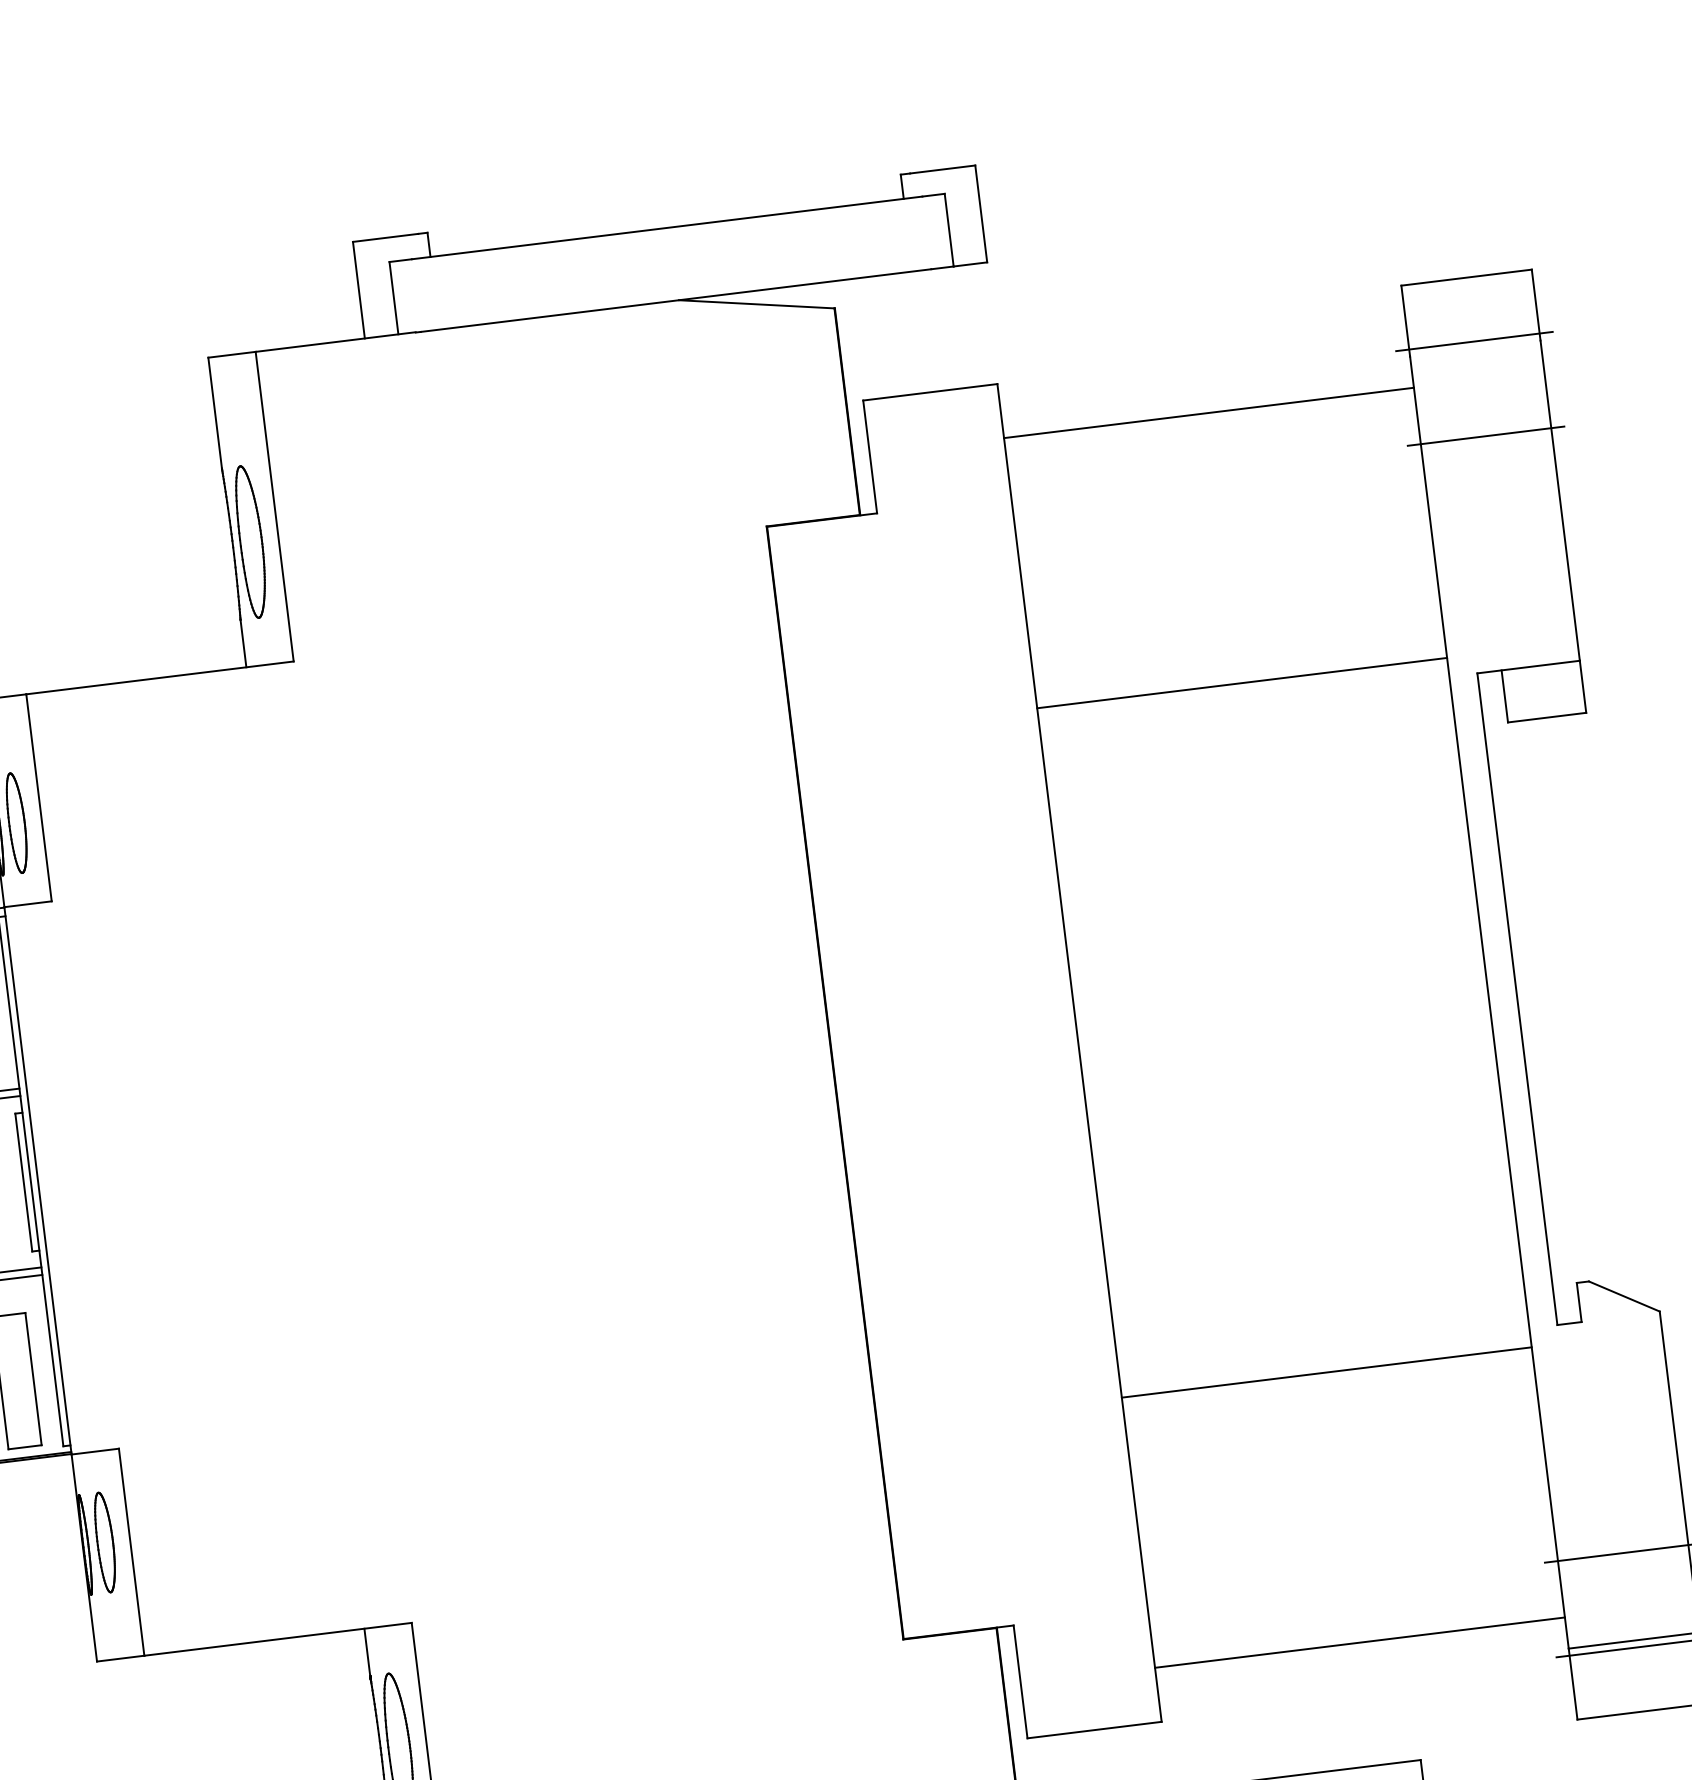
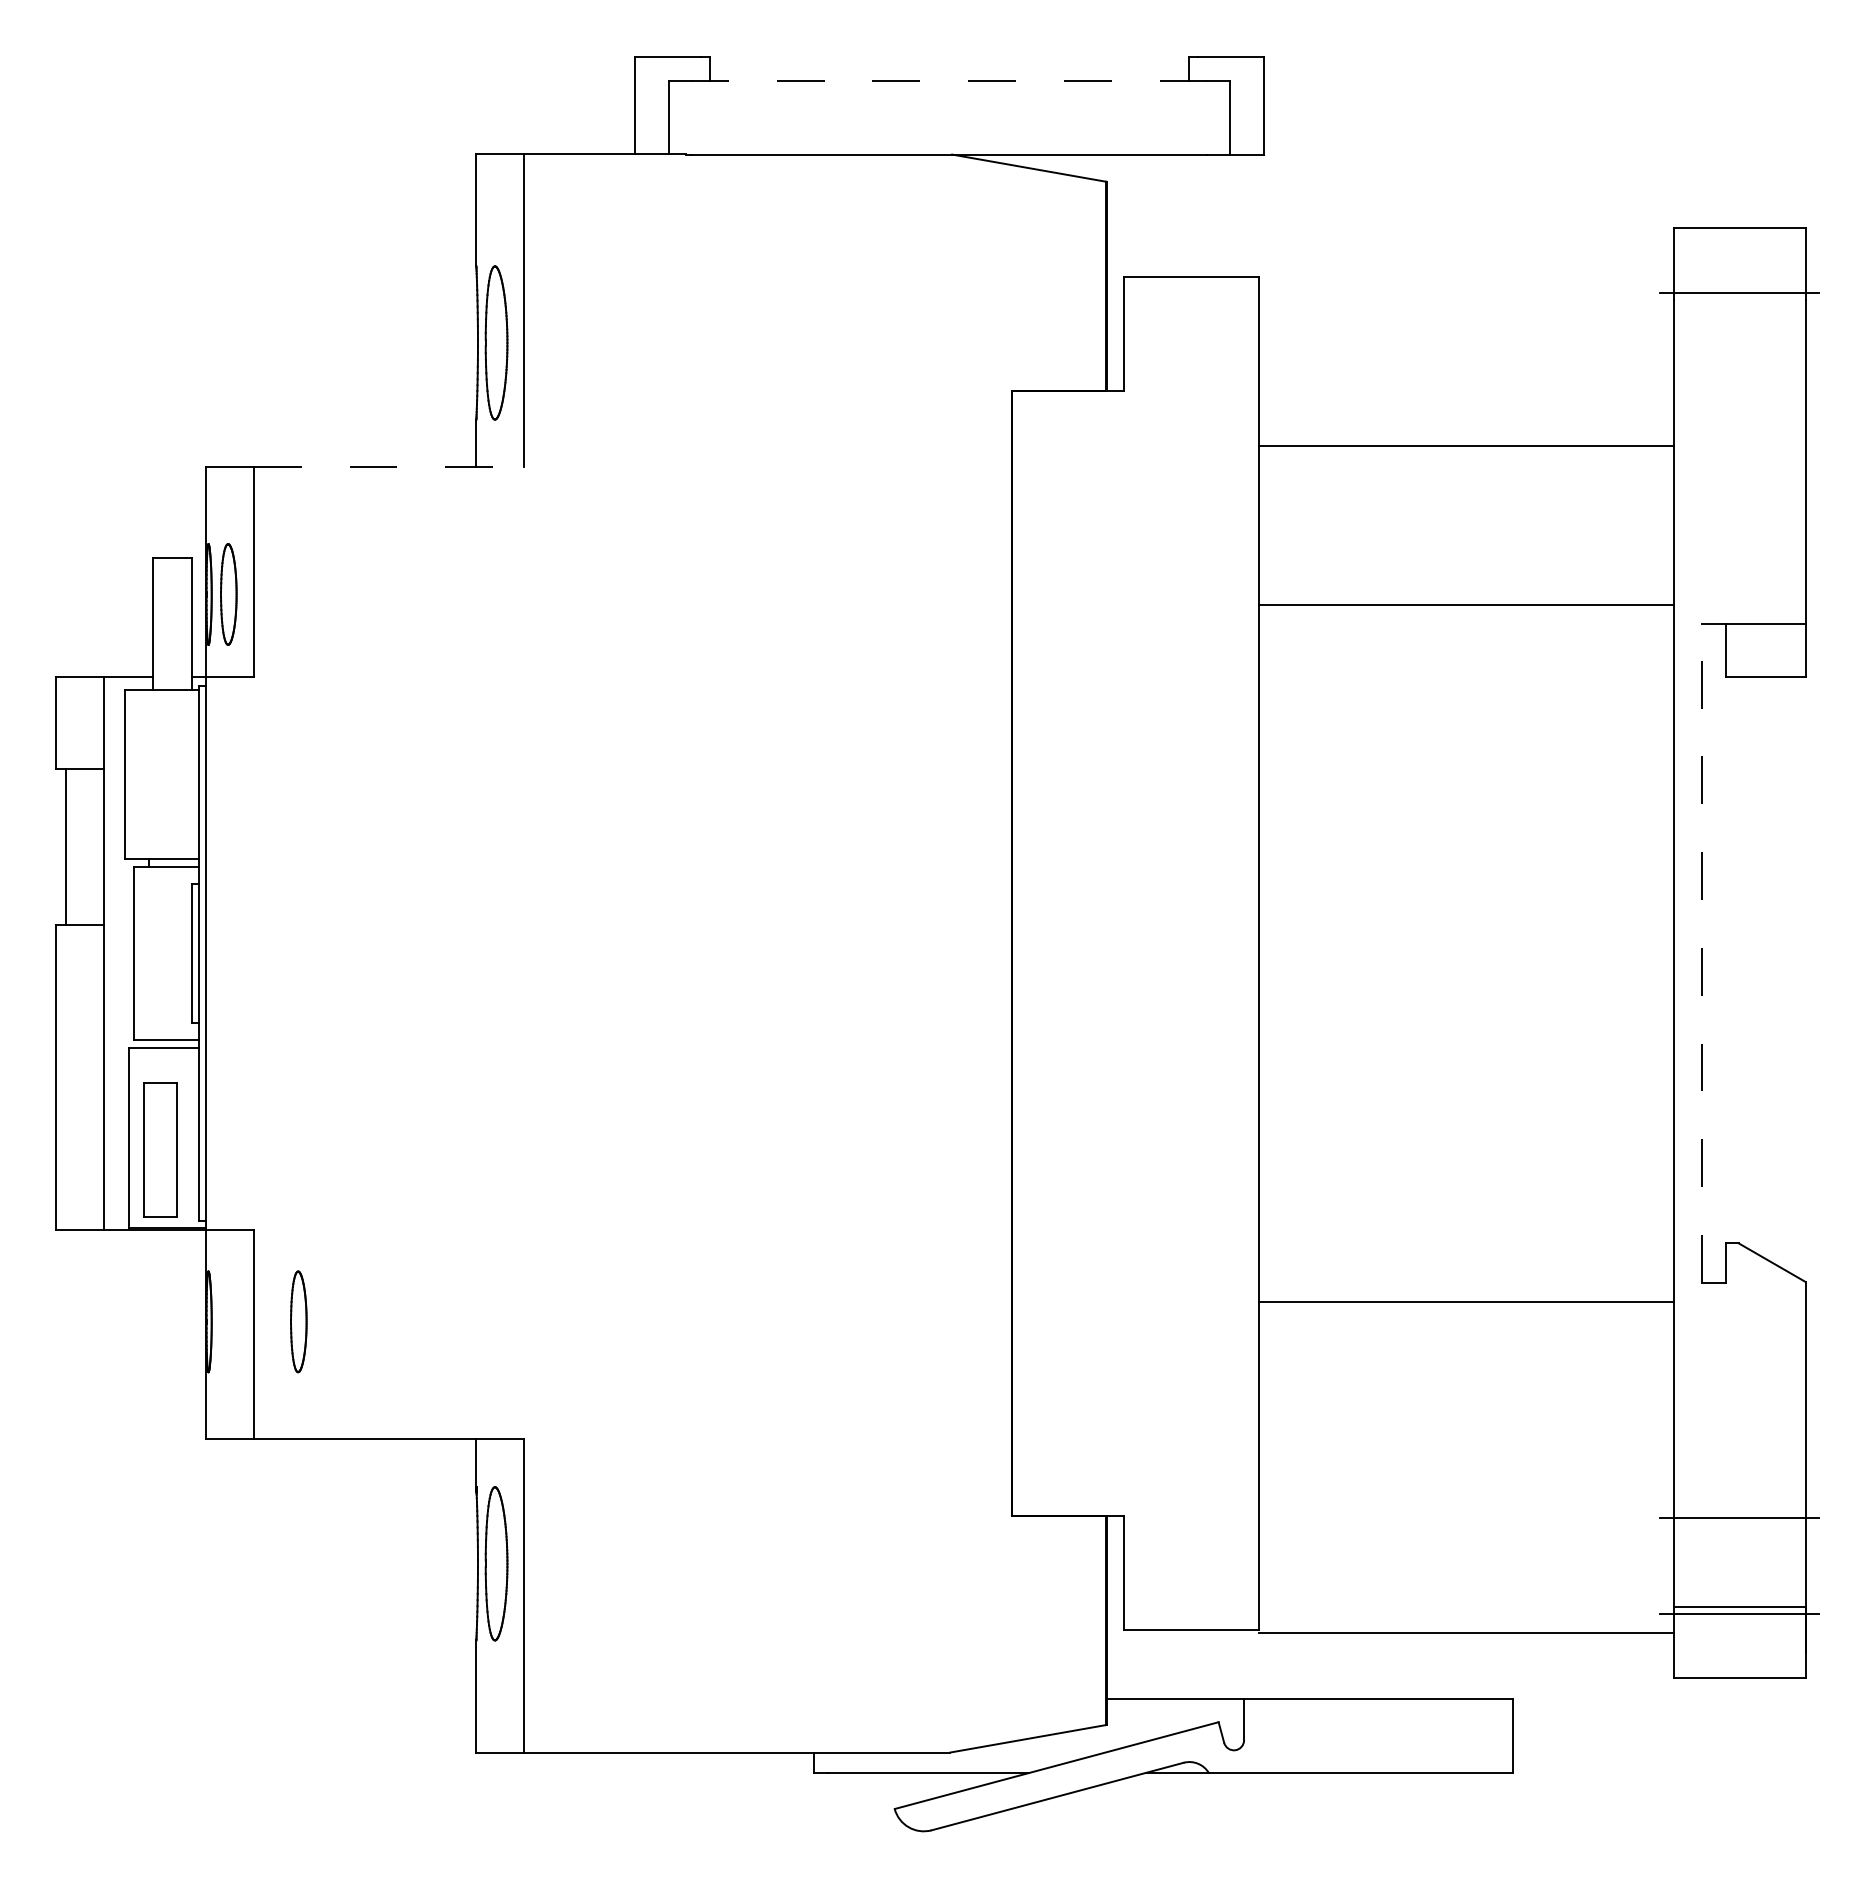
line: (666, 228) -> (948, 81), solid -> dashed
line: (1209, 412) -> (1466, 445), moved
line: (1485, 435) -> (1739, 388), removed
line: (160, 678) -> (389, 467), solid -> dashed
line: (1516, 998) -> (1701, 952), solid -> dashed
part: (104, 1542) -> (298, 1321), moved
line: (1360, 1643) -> (1466, 1633), moved

